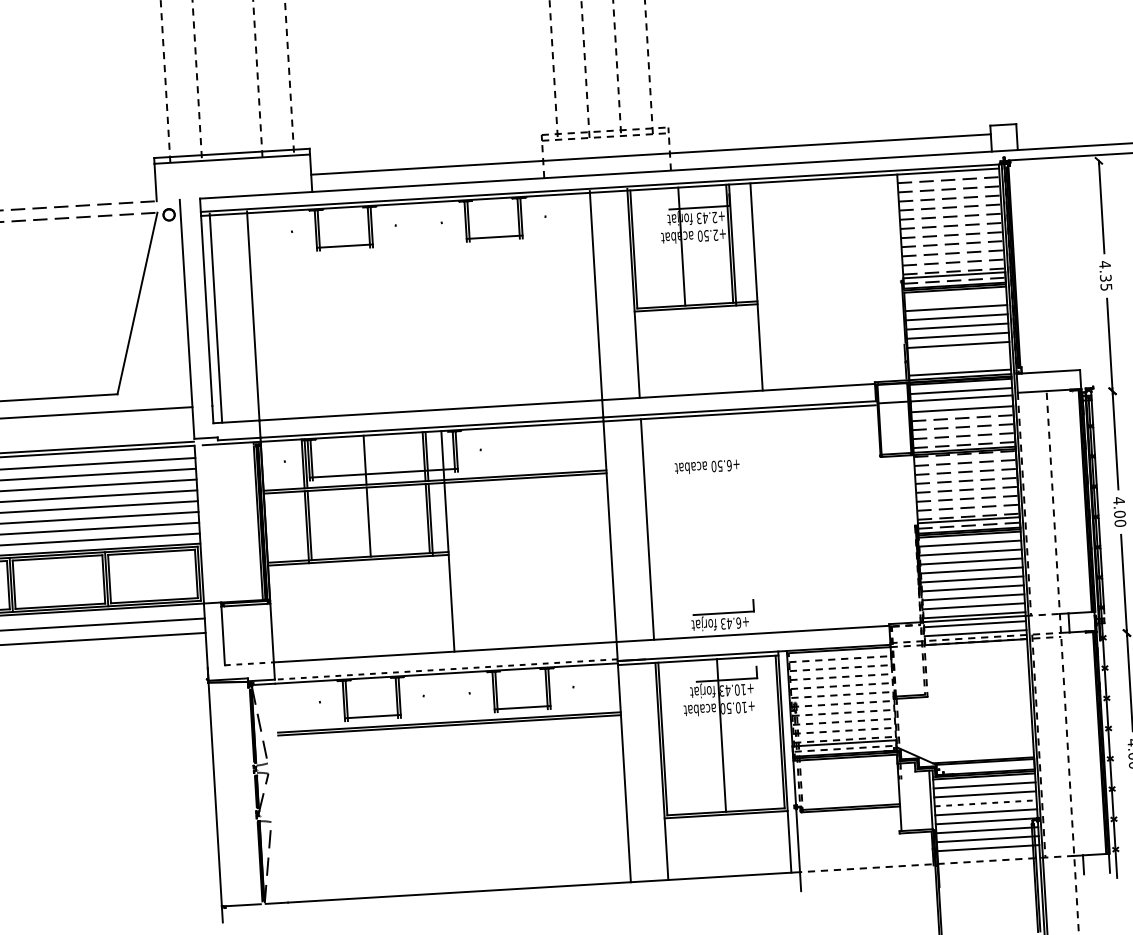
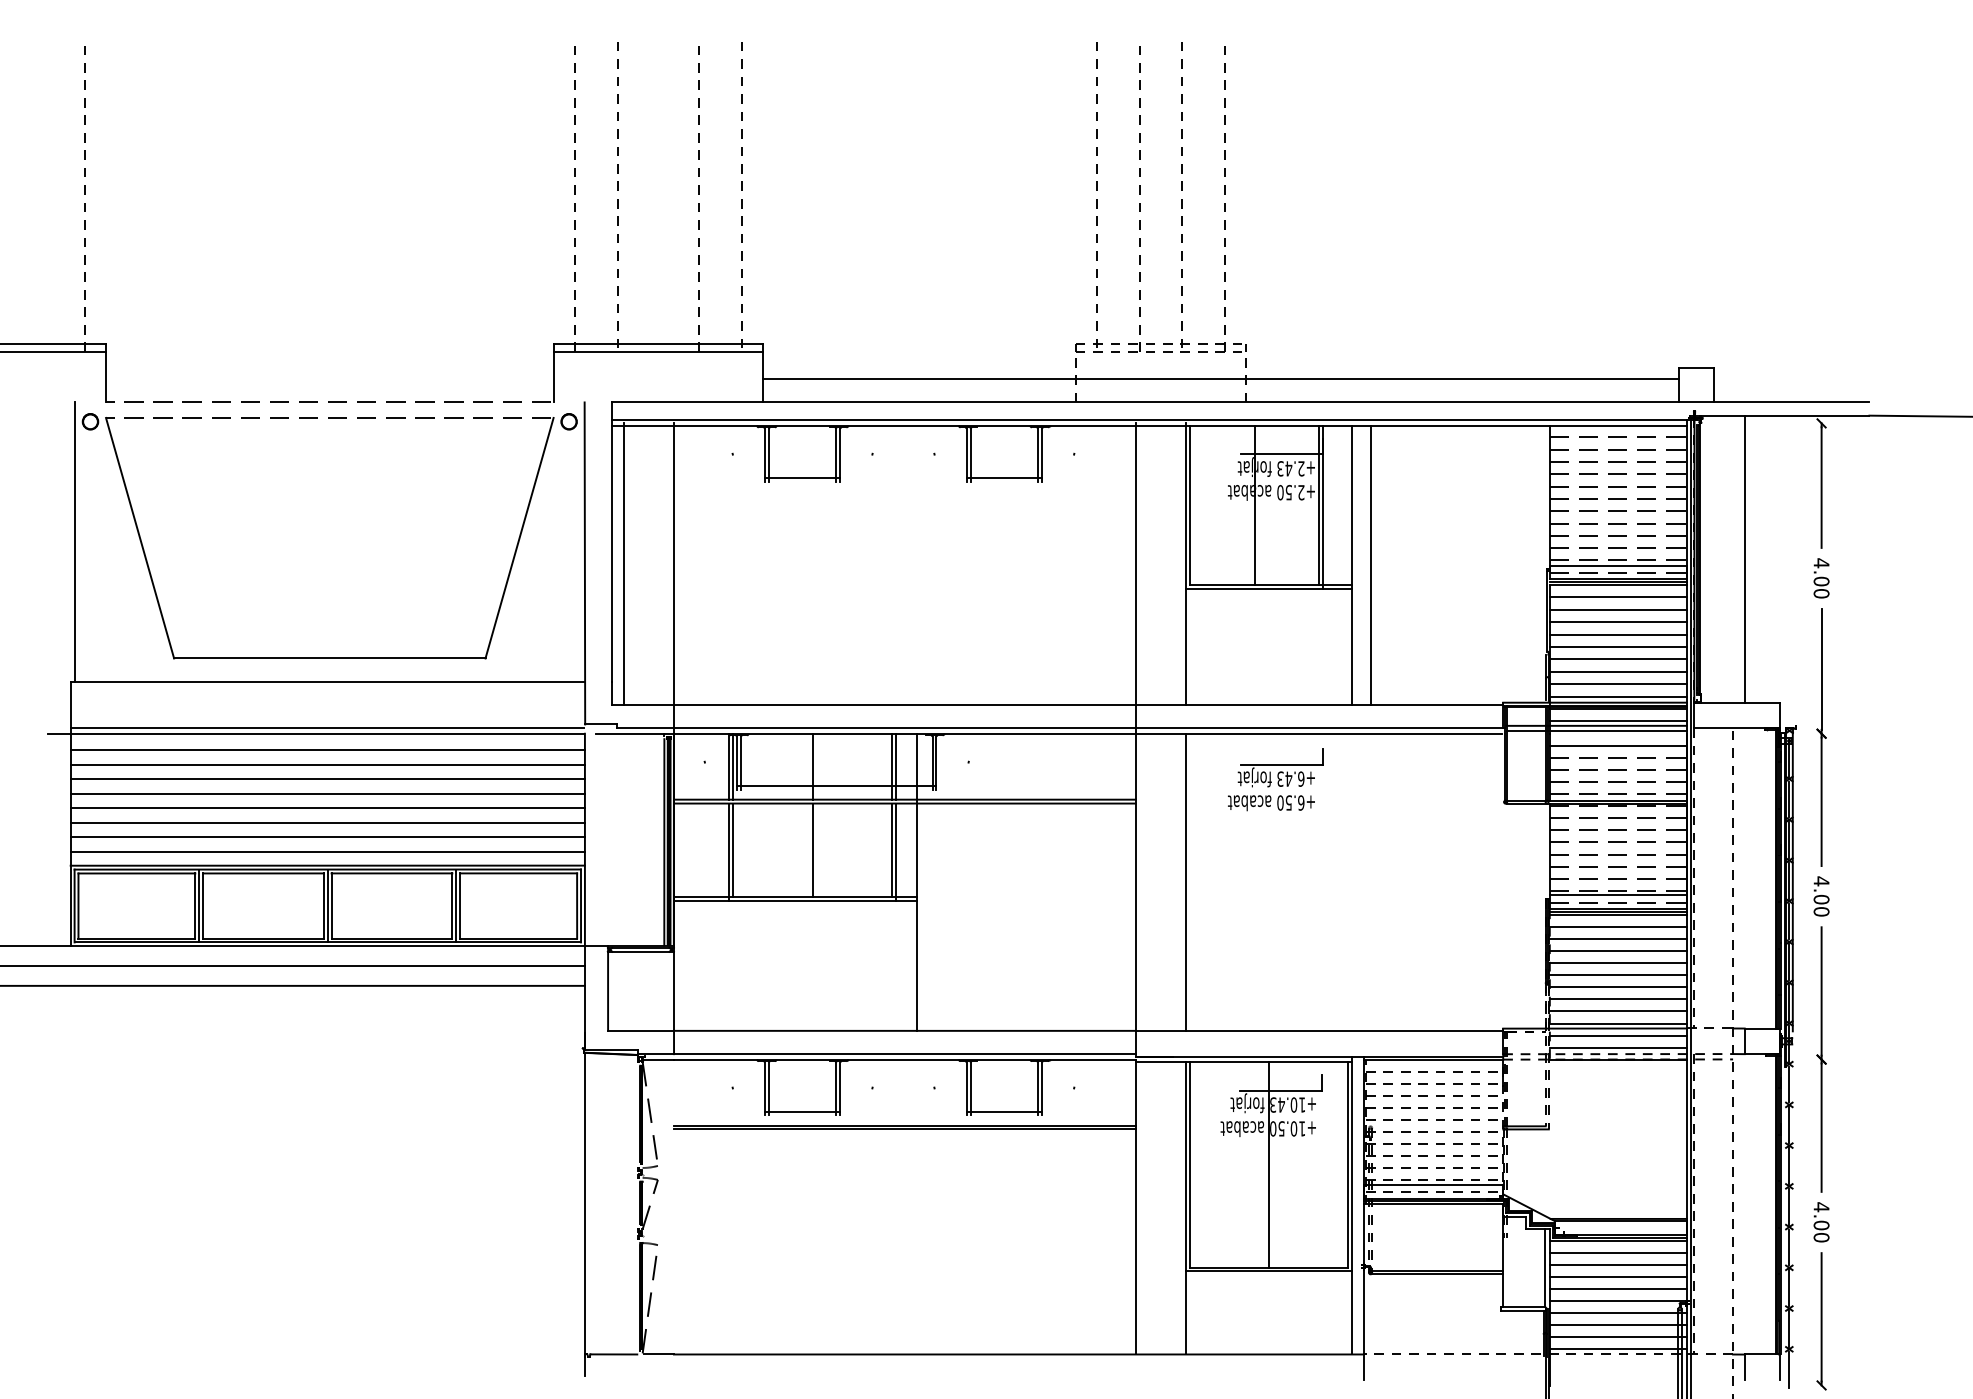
line: (1047, 264) -> (1744, 558), added
text: (1106, 282) -> (1821, 587), 4.35 -> 4.00
line: (771, 286) -> (1371, 565), added
line: (955, 299) -> (1618, 597), added
line: (959, 353) -> (1618, 671), added
line: (959, 363) -> (1618, 684), added
line: (945, 395) -> (1596, 725), added
part: (722, 615) -> (1280, 767), moved
line: (249, 663) -> (641, 1030), dashed -> solid
line: (445, 669) -> (904, 1054), dashed -> solid
line: (985, 803) -> (1618, 1276), dashed -> solid
line: (988, 857) -> (1618, 1349), added

